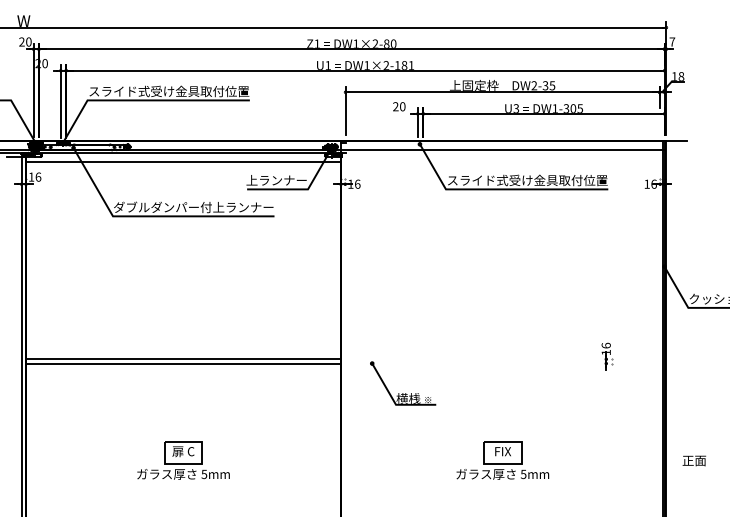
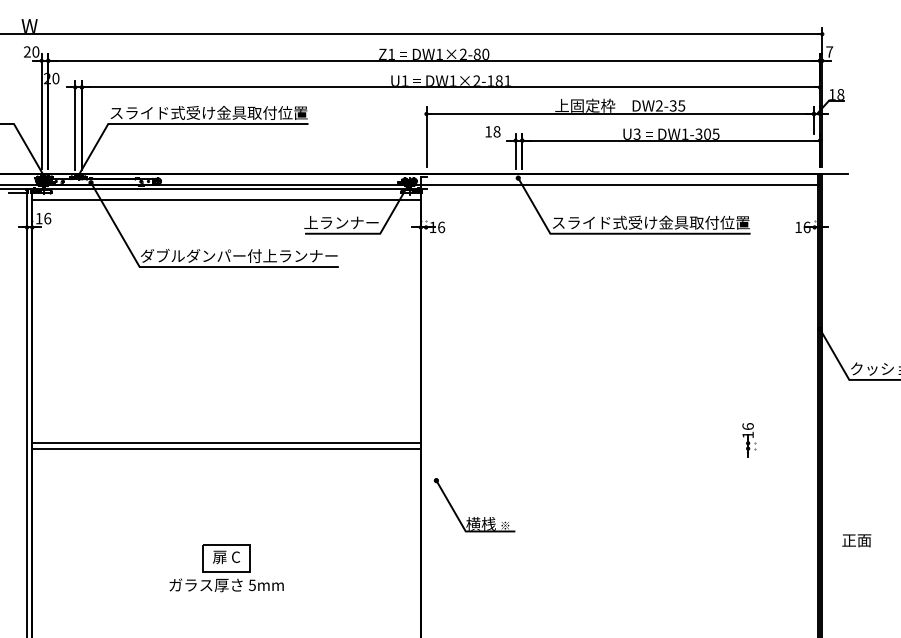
text: (399, 106) -> (492, 131), 20 -> 18
part: (403, 393) -> (474, 517), moved
part: (502, 460) -> (620, 568), removed
text: (694, 460) -> (856, 540), moved

